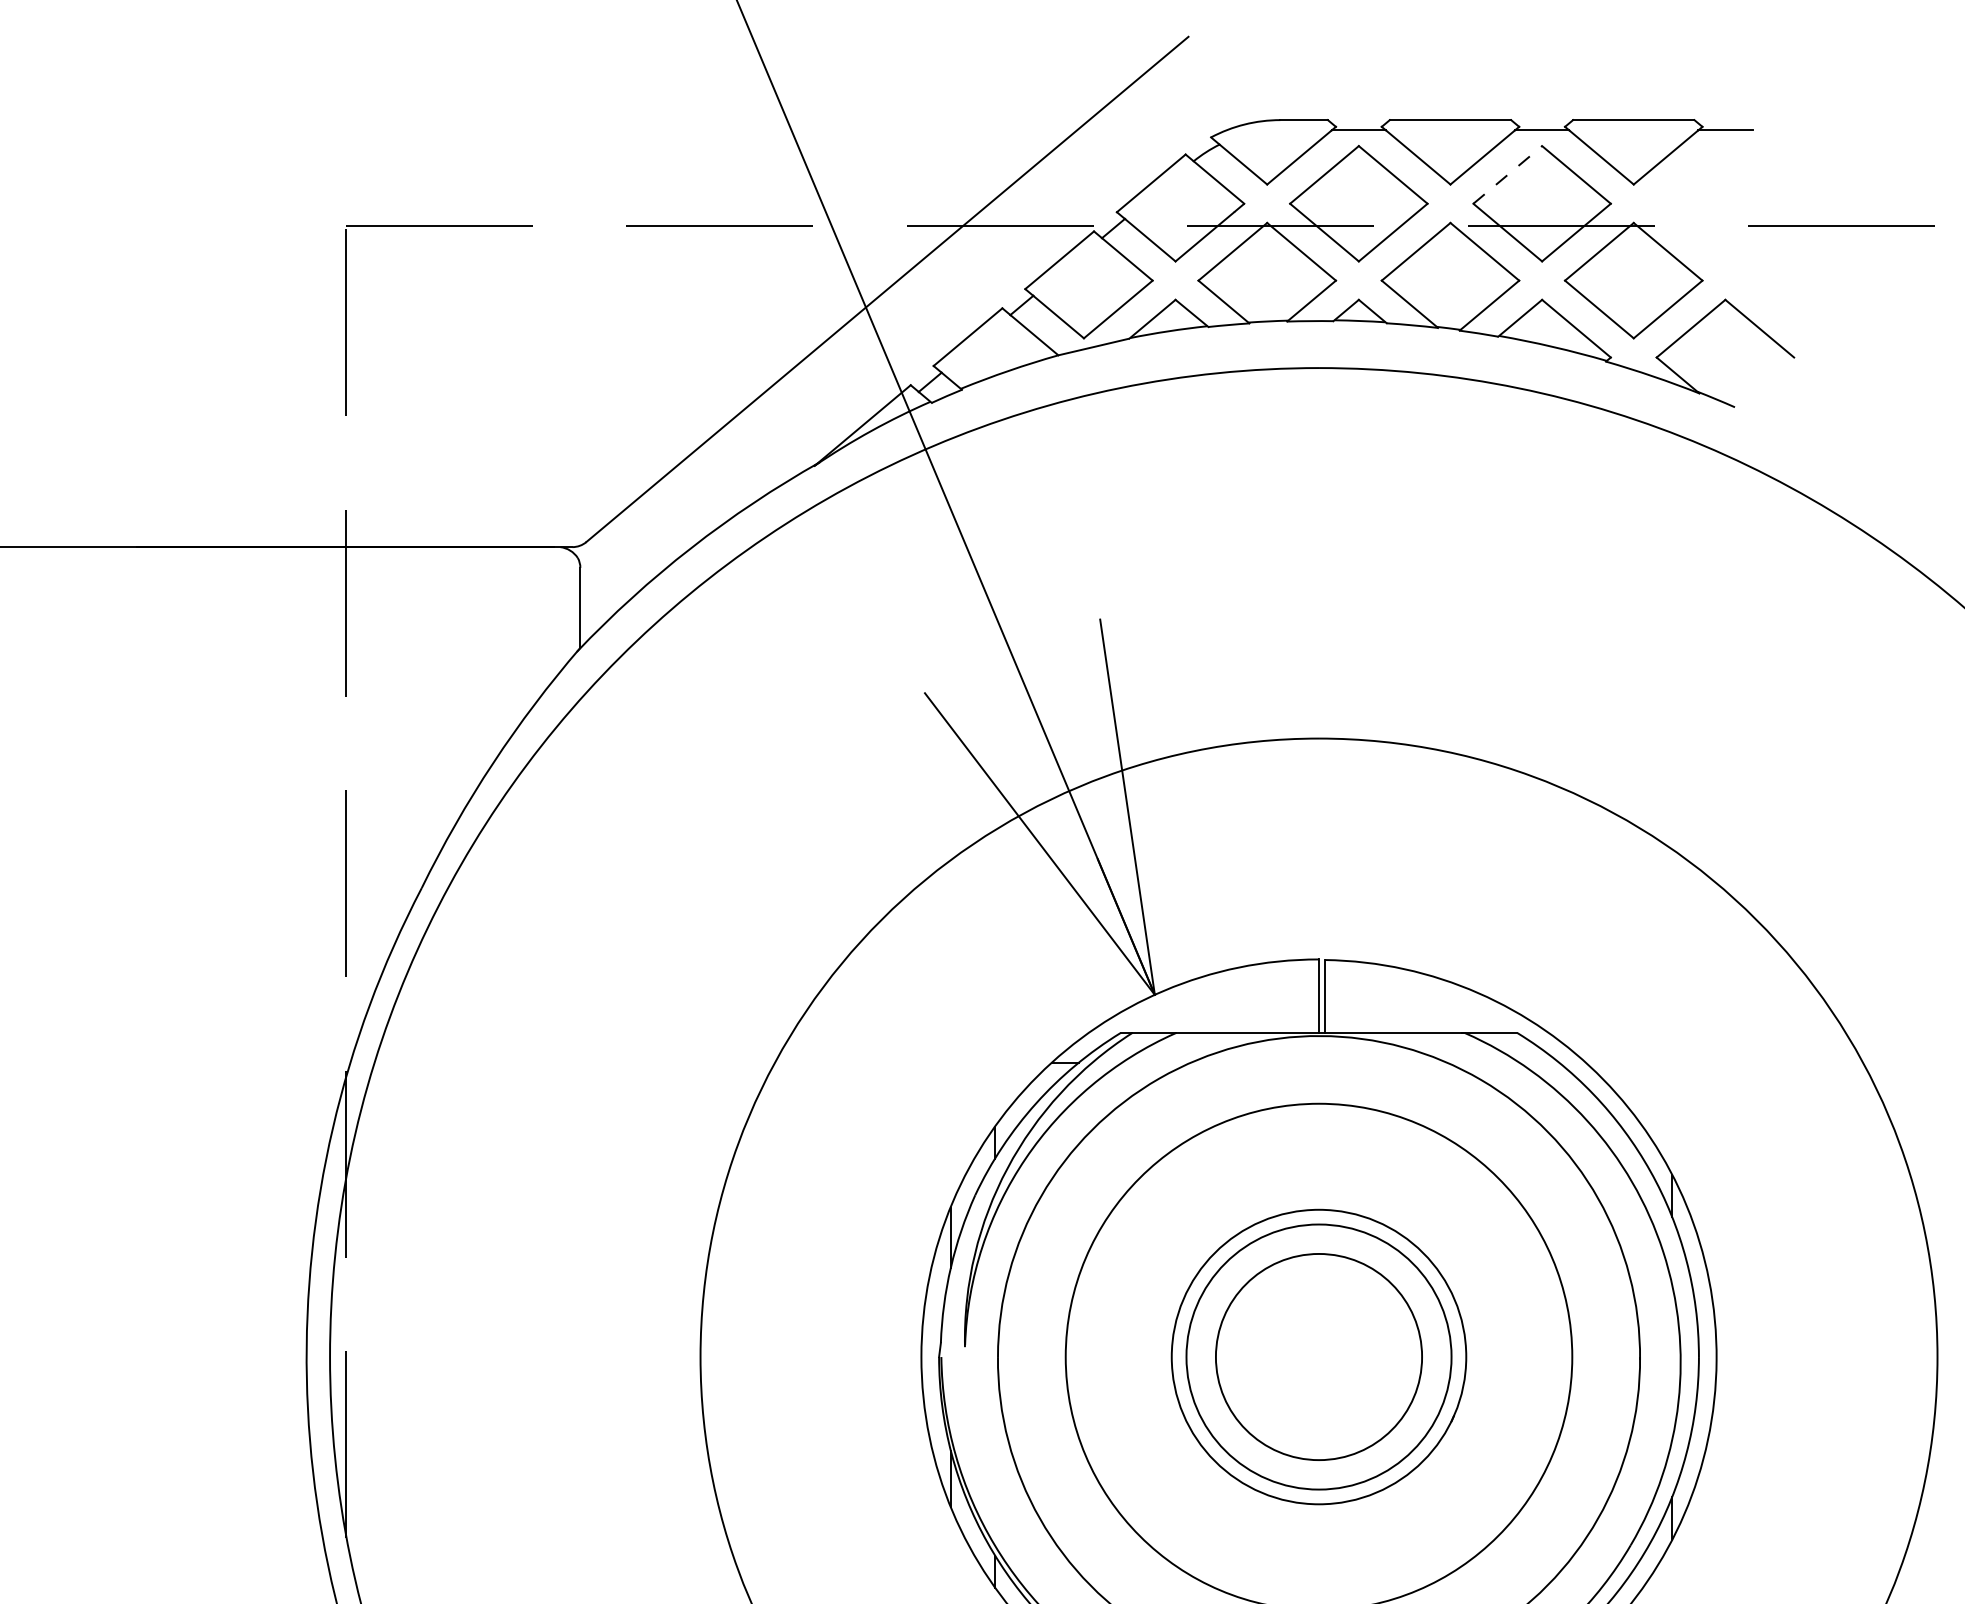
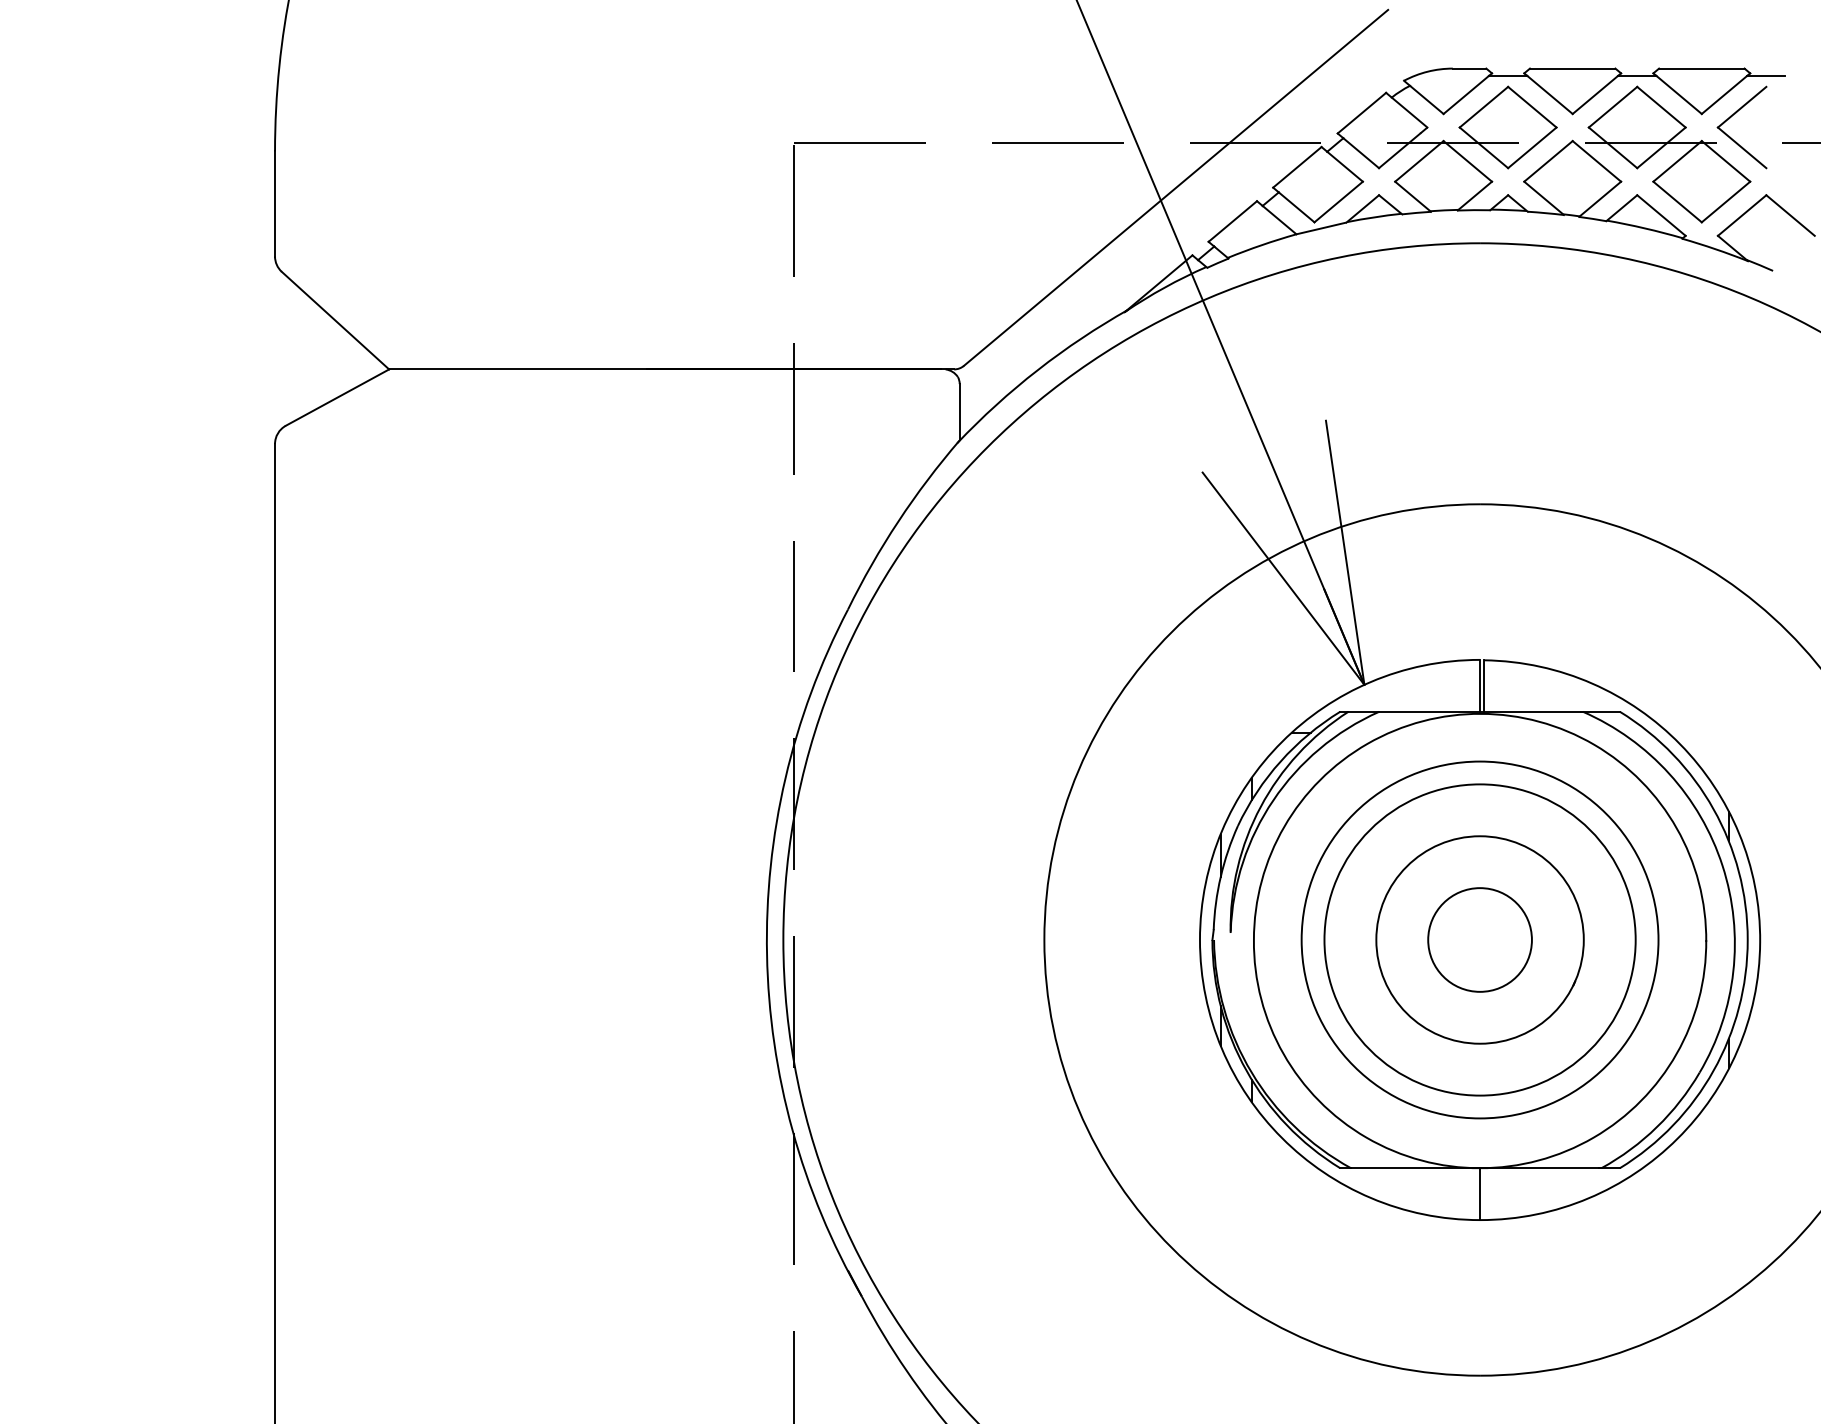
line: (1508, 175) -> (1613, 107), dashed -> solid
part: (1675, 189) -> (1731, 117), added
circle: (1318, 1356) -> (1479, 939), size x0.71
circle: (1318, 1356) -> (1479, 939), size x1.67

